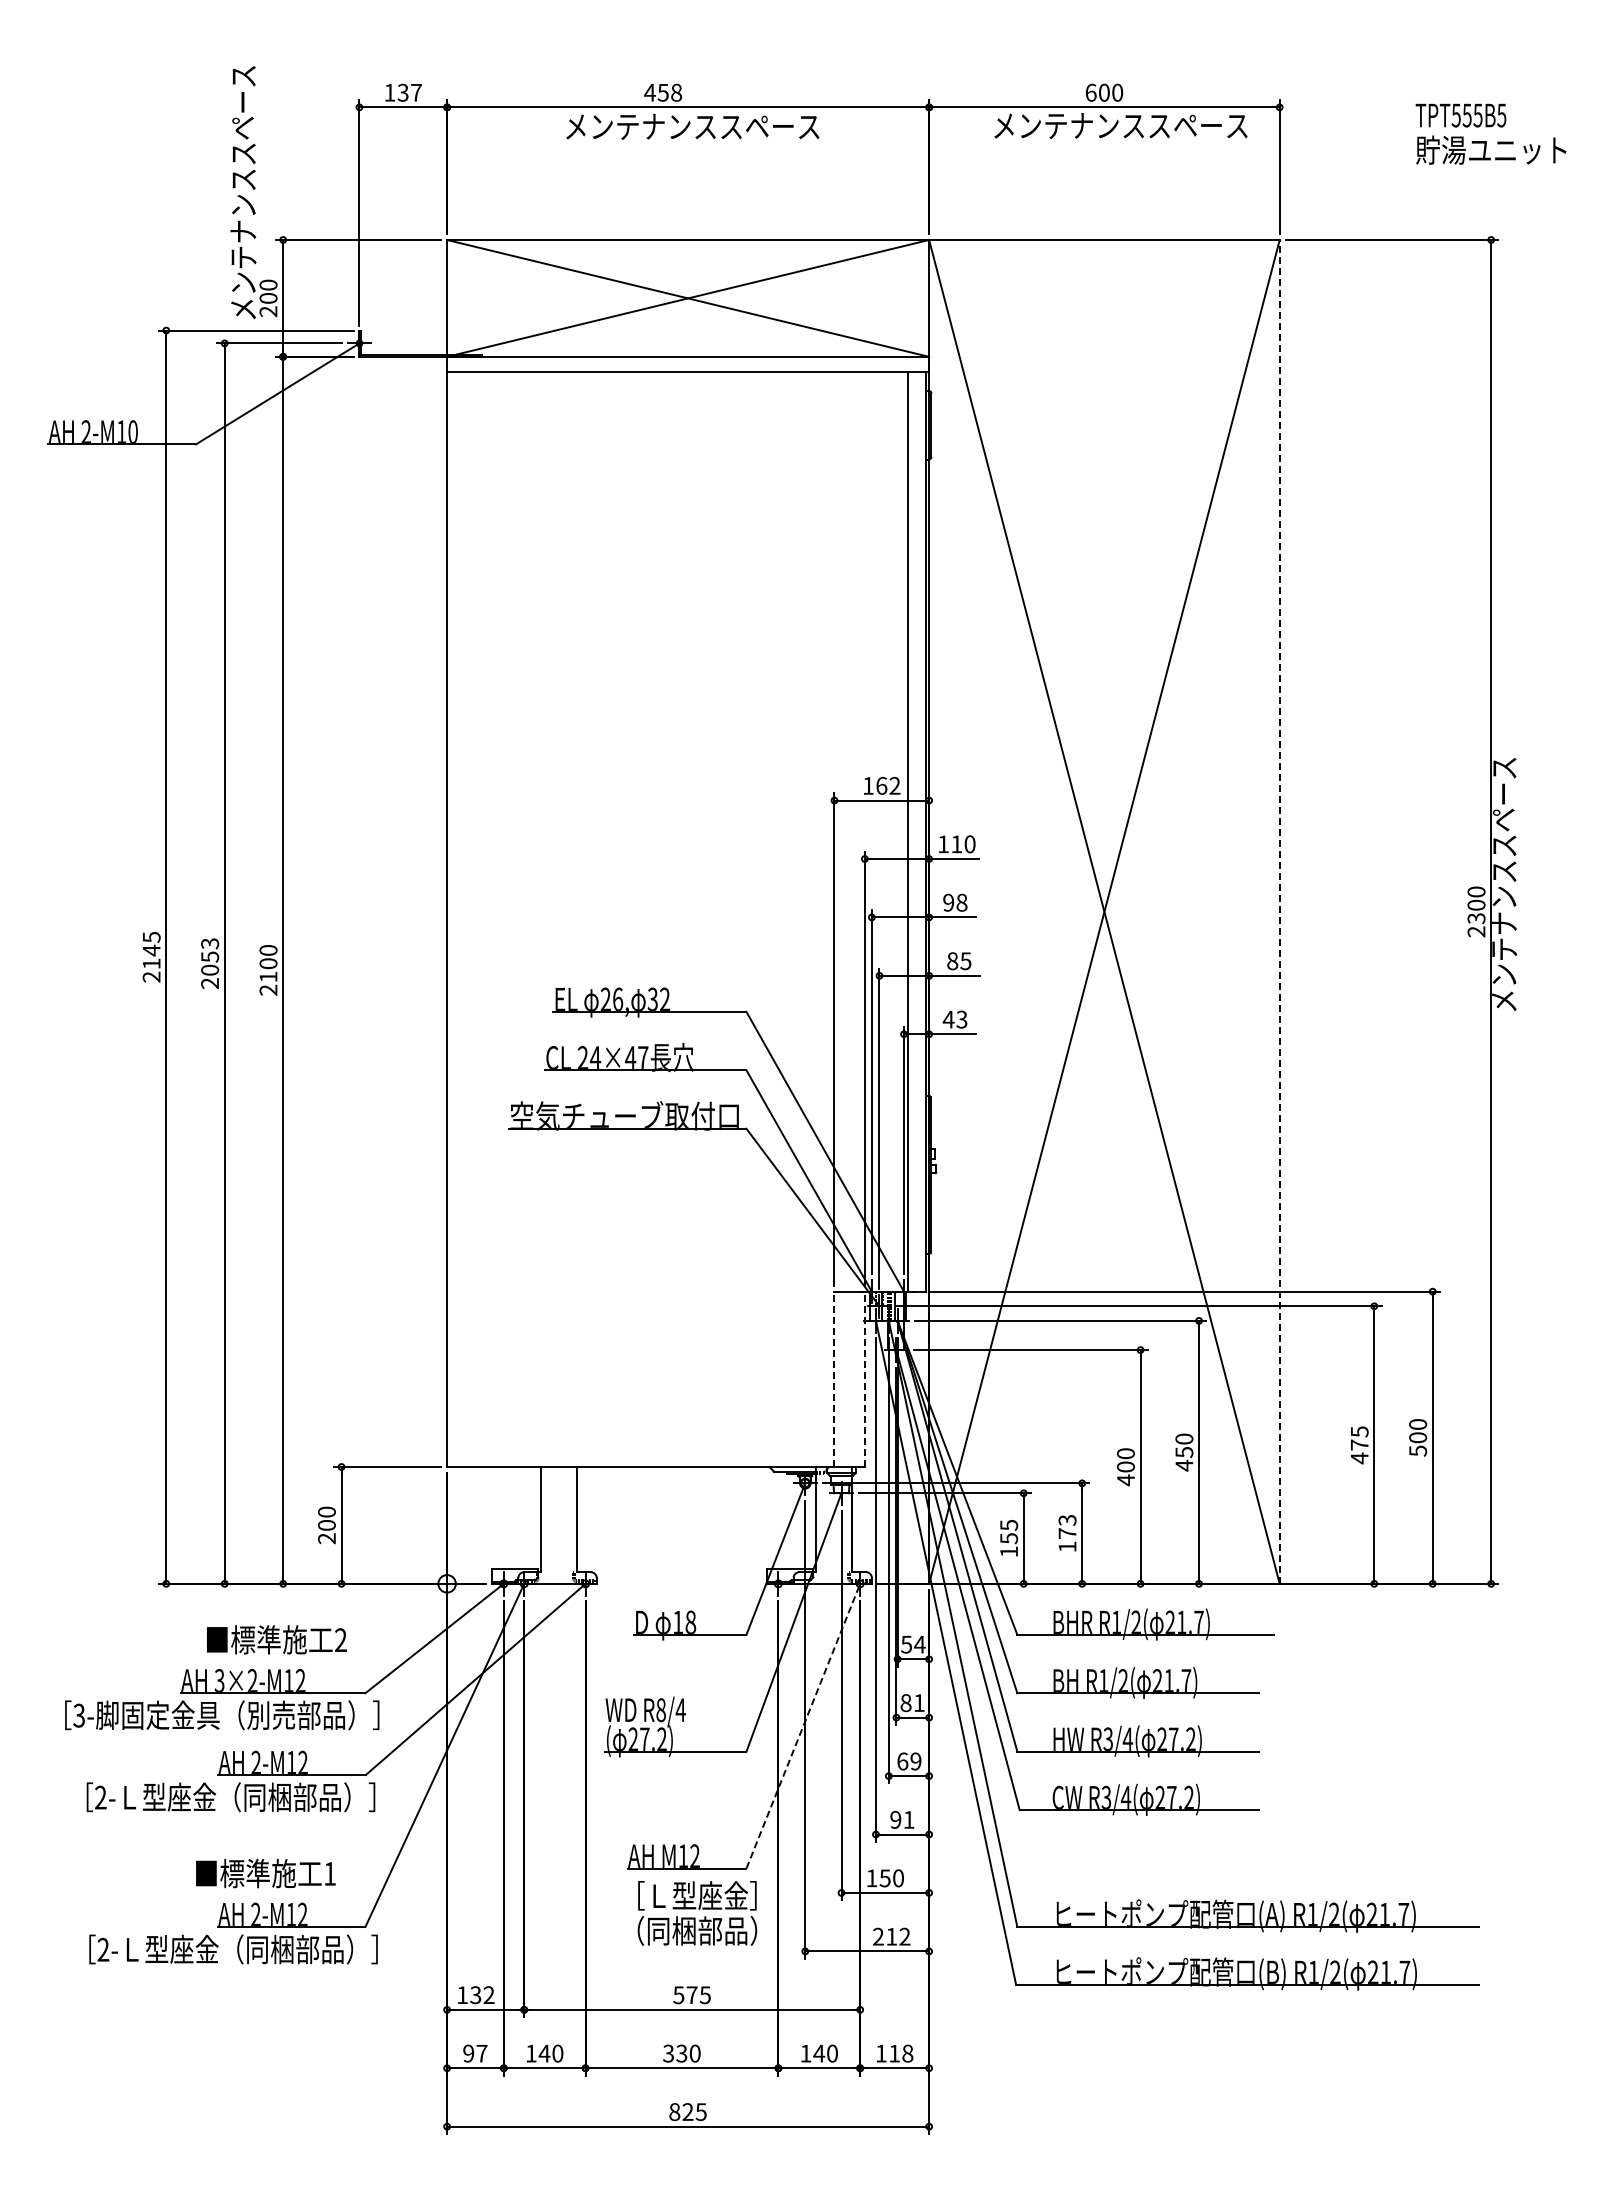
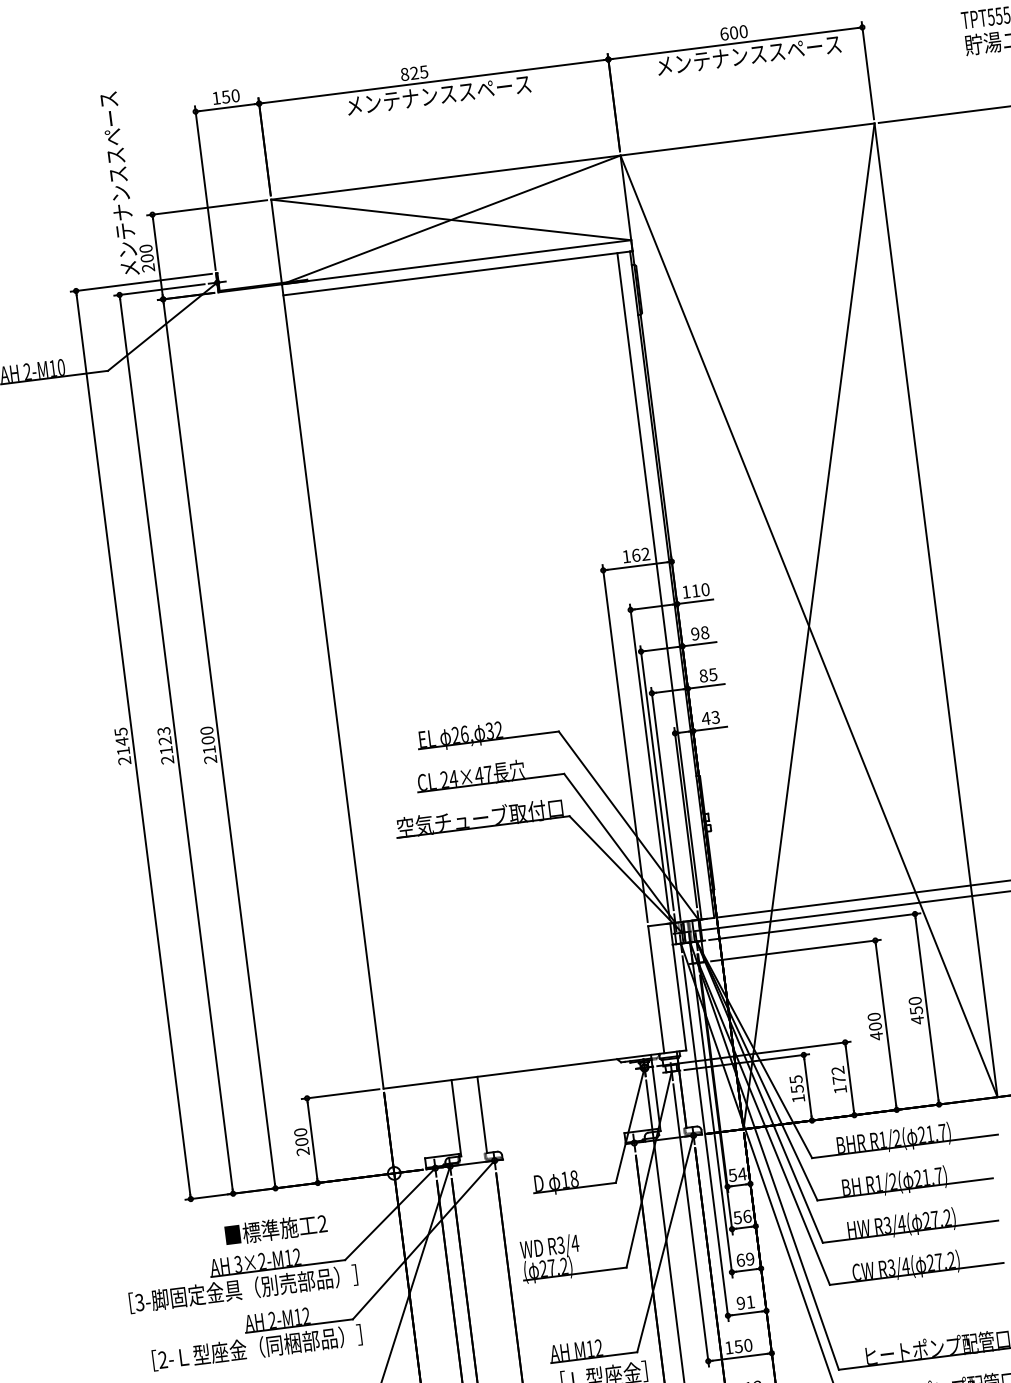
text: (409, 92) -> (230, 96), 137 -> 150
text: (663, 92) -> (414, 73), 458 -> 825
line: (1279, 911) -> (935, 610), dashed -> solid
text: (210, 963) -> (166, 745), 2053 -> 2123
line: (834, 1379) -> (656, 989), dashed -> solid
line: (864, 1379) -> (678, 987), dashed -> solid
text: (1067, 1519) -> (837, 1069), 173 -> 172
text: (912, 1703) -> (742, 1217), 81 -> 56
text: (660, 1709) -> (560, 1244), R8/4 -> R3/4
line: (803, 1725) -> (665, 1243), dashed -> solid

